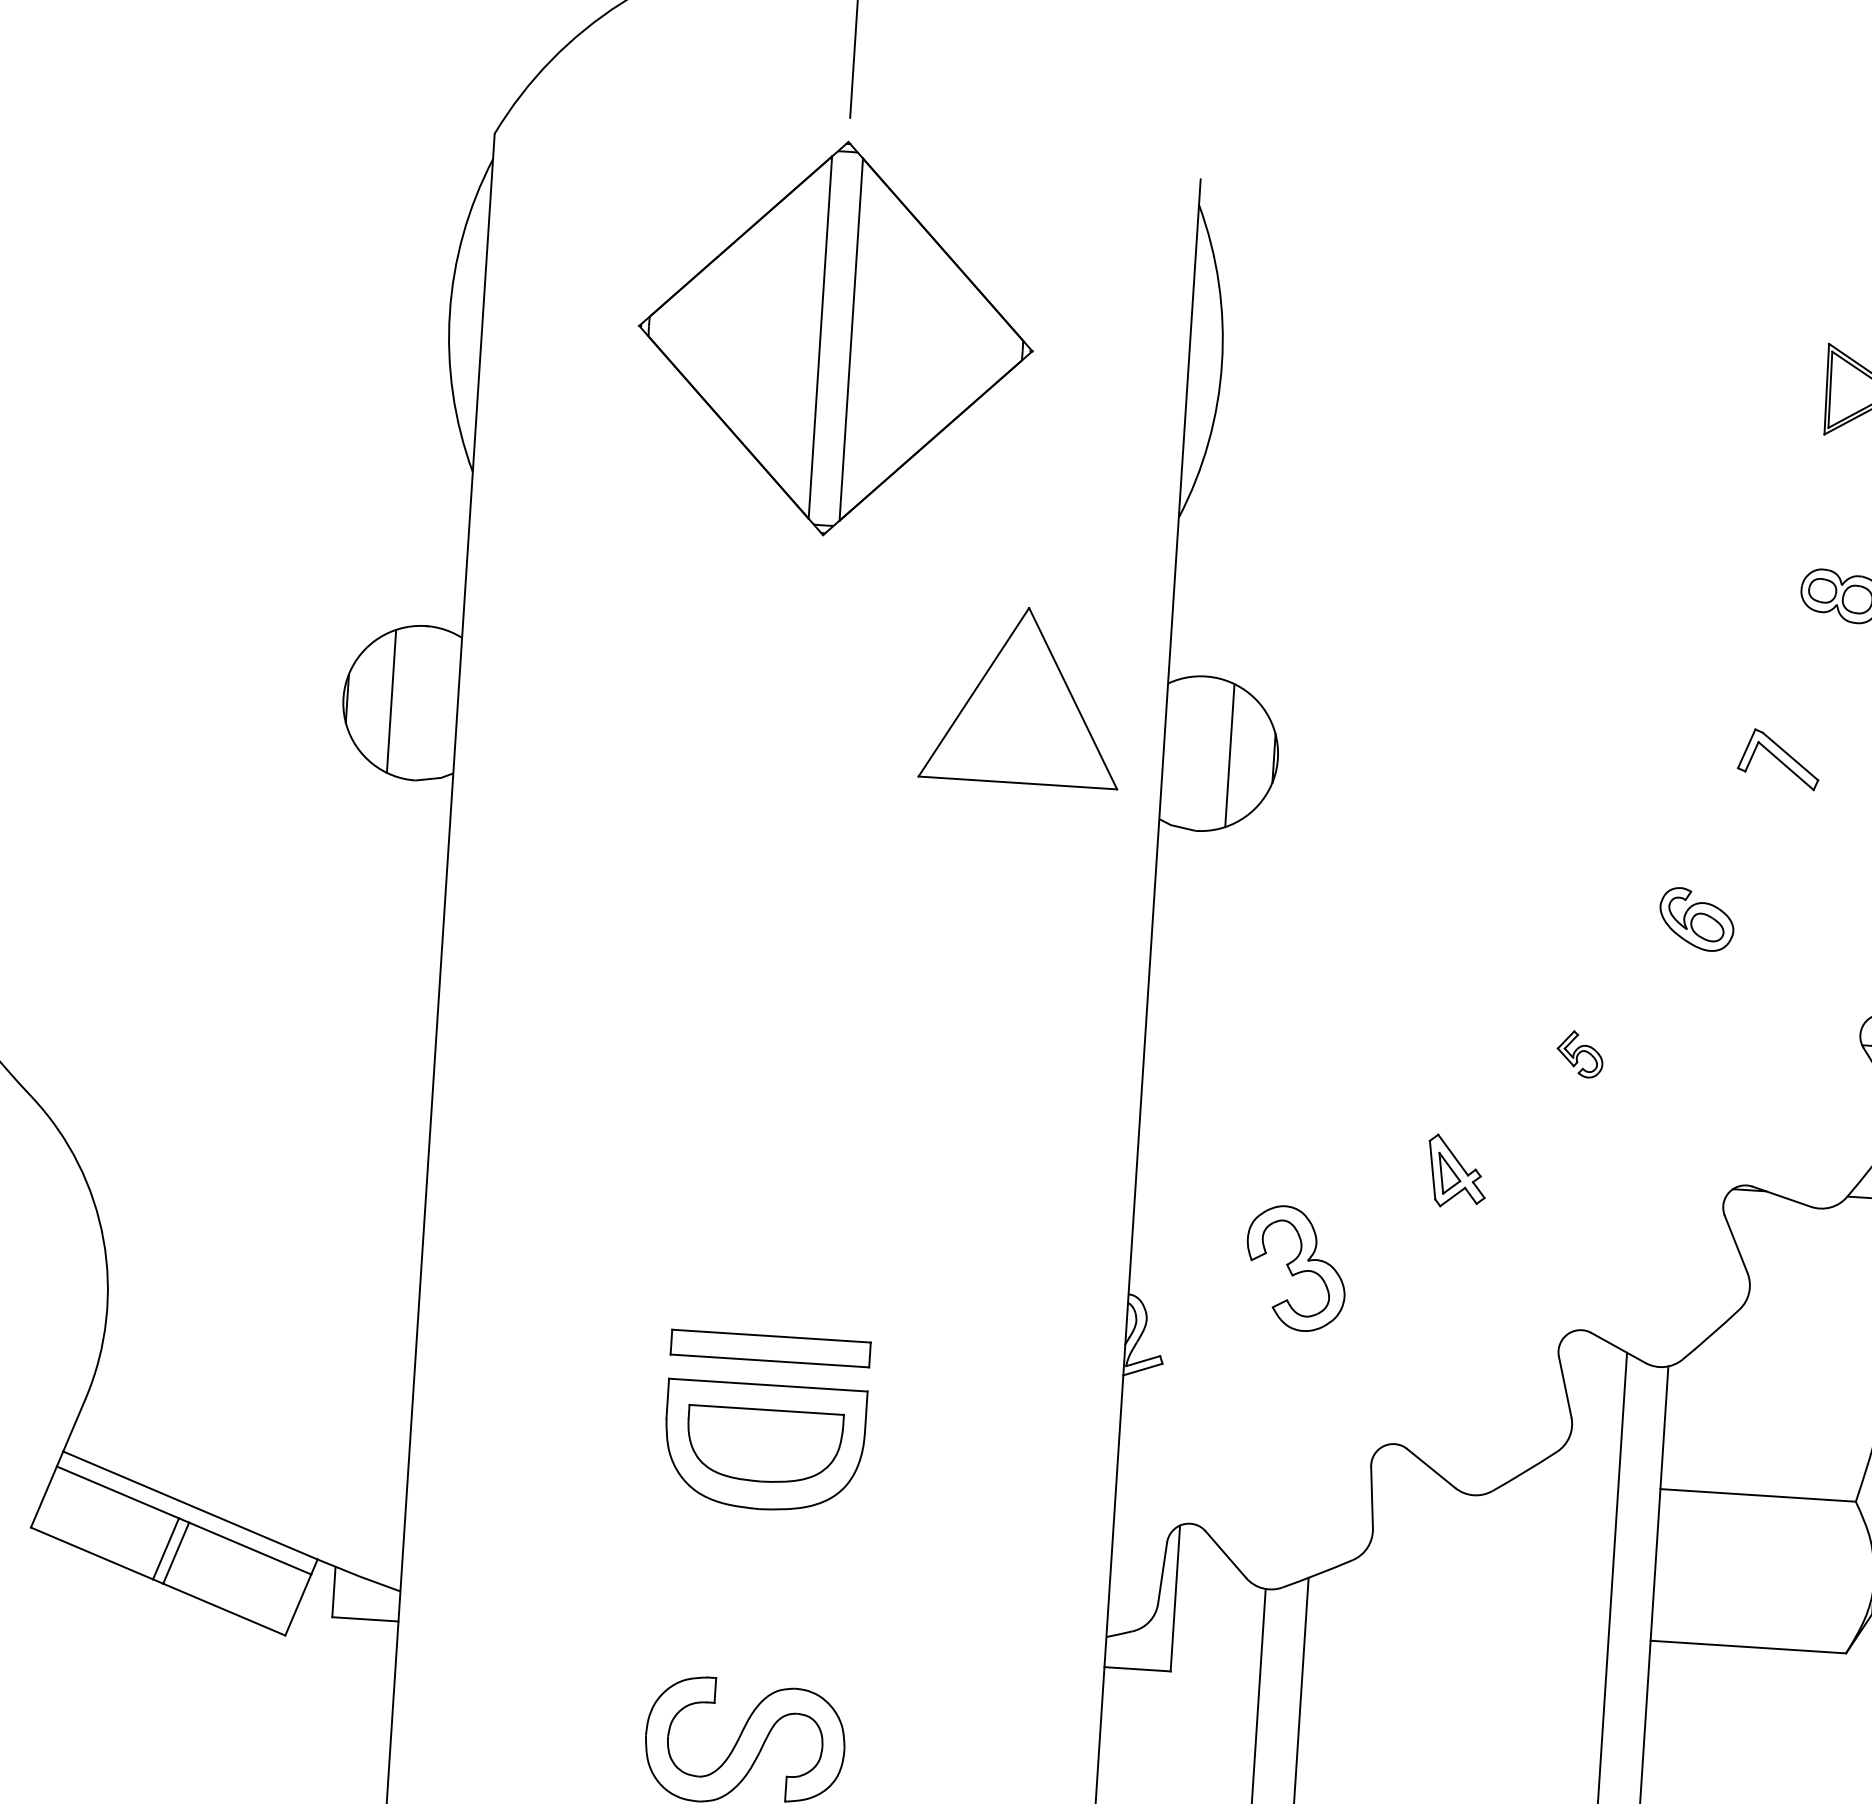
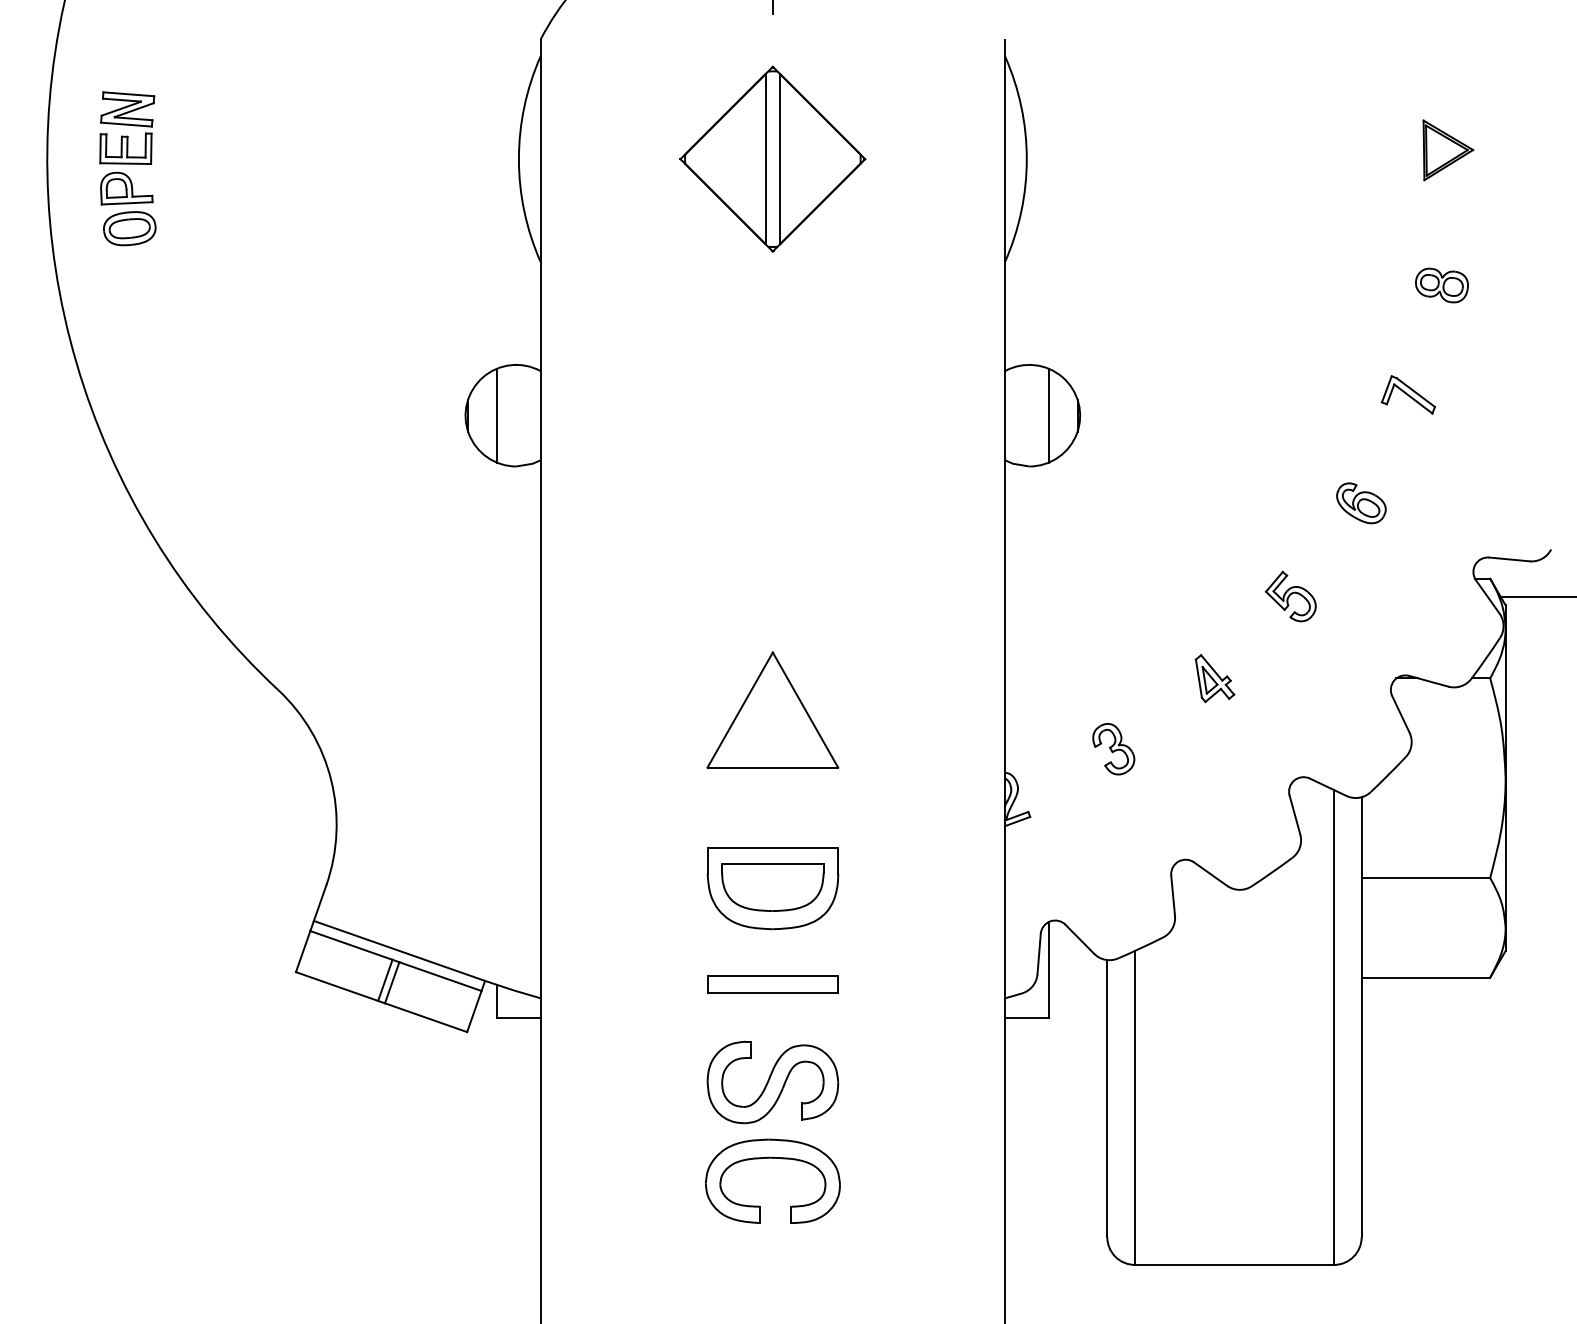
part: (835, 337) -> (772, 158), size x0.71
part: (1023, 694) -> (772, 709), moved
part: (1579, 1054) -> (1290, 596), size x1.67
part: (1295, 1269) -> (1113, 749), size x0.62
part: (770, 1348) -> (772, 984), moved

